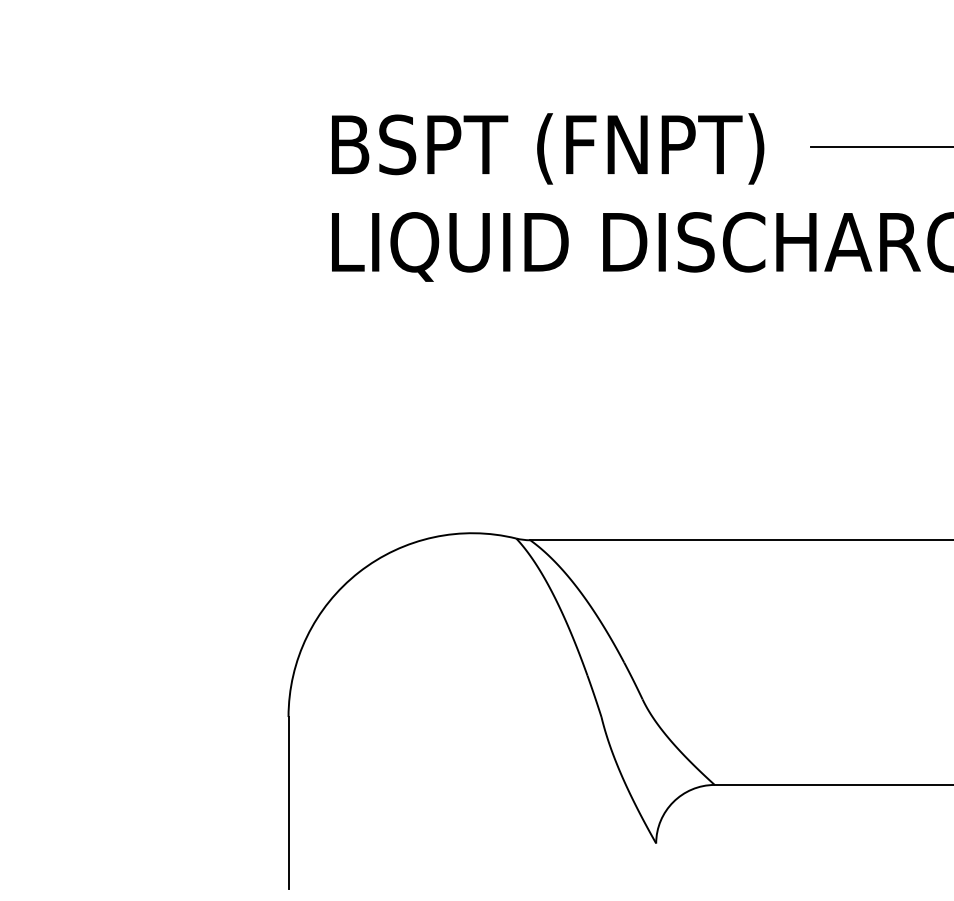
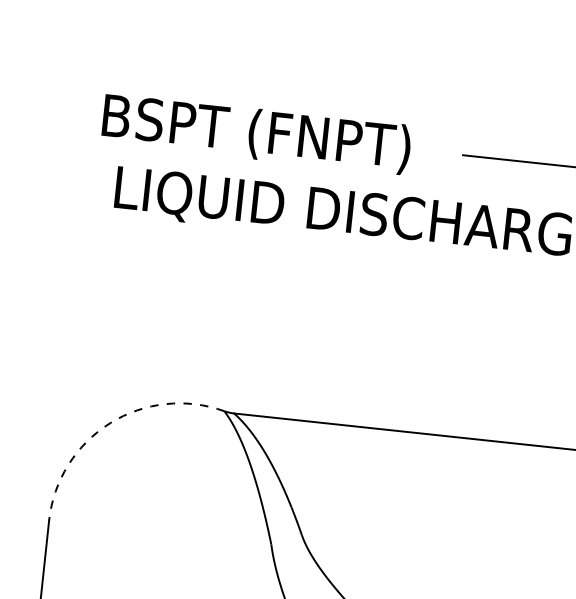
text: (548, 148) -> (257, 133), moved
arc: (358, 572) -> (109, 423), solid -> dashed

